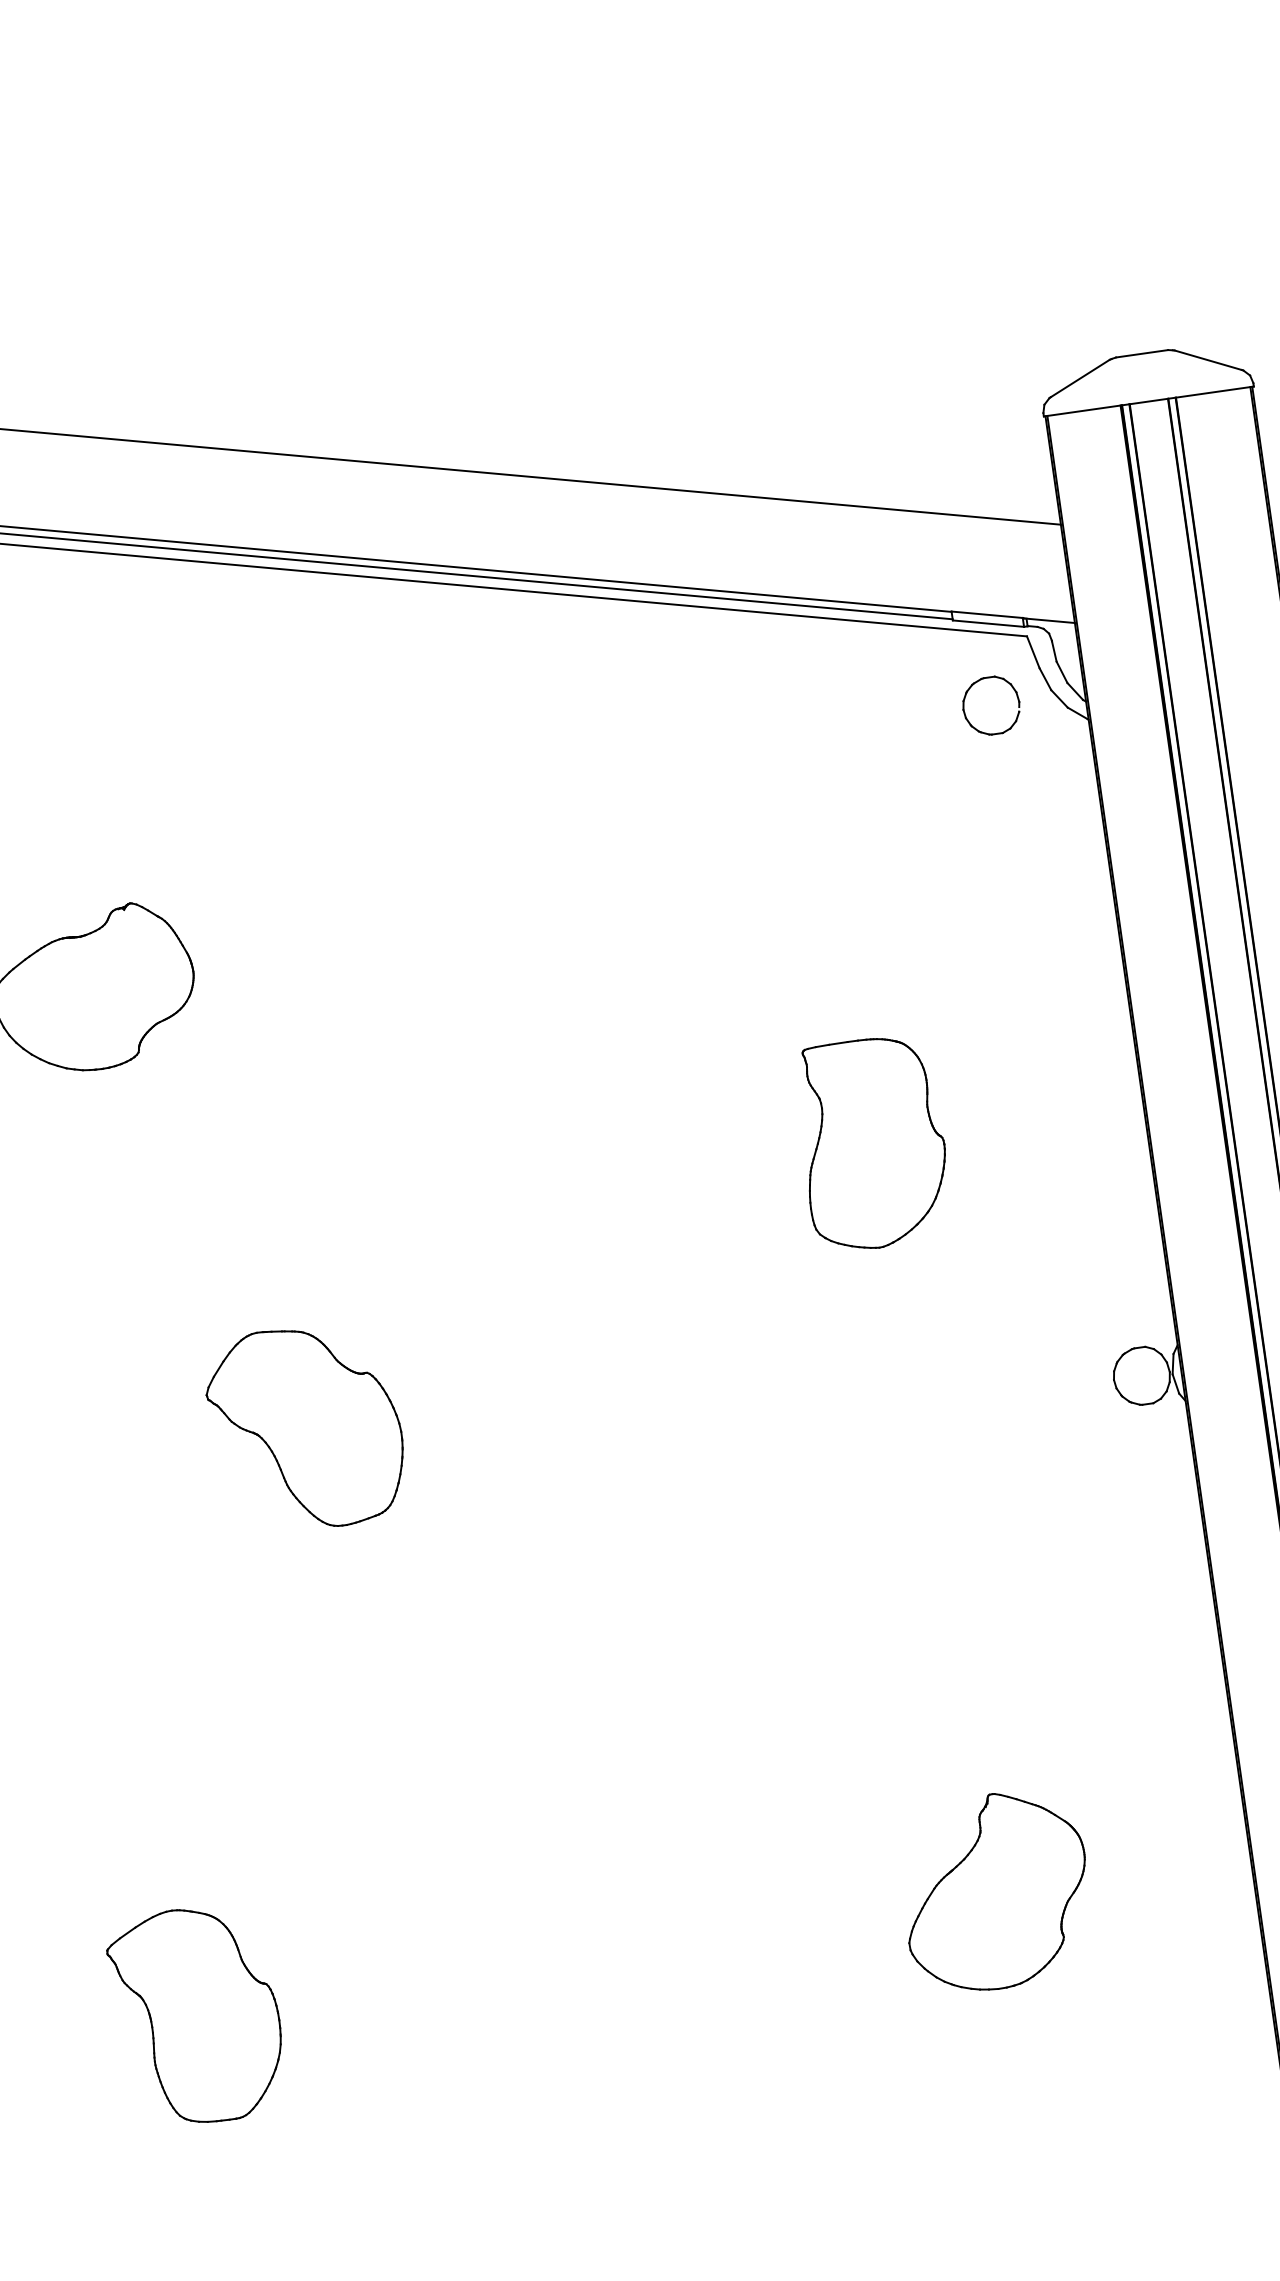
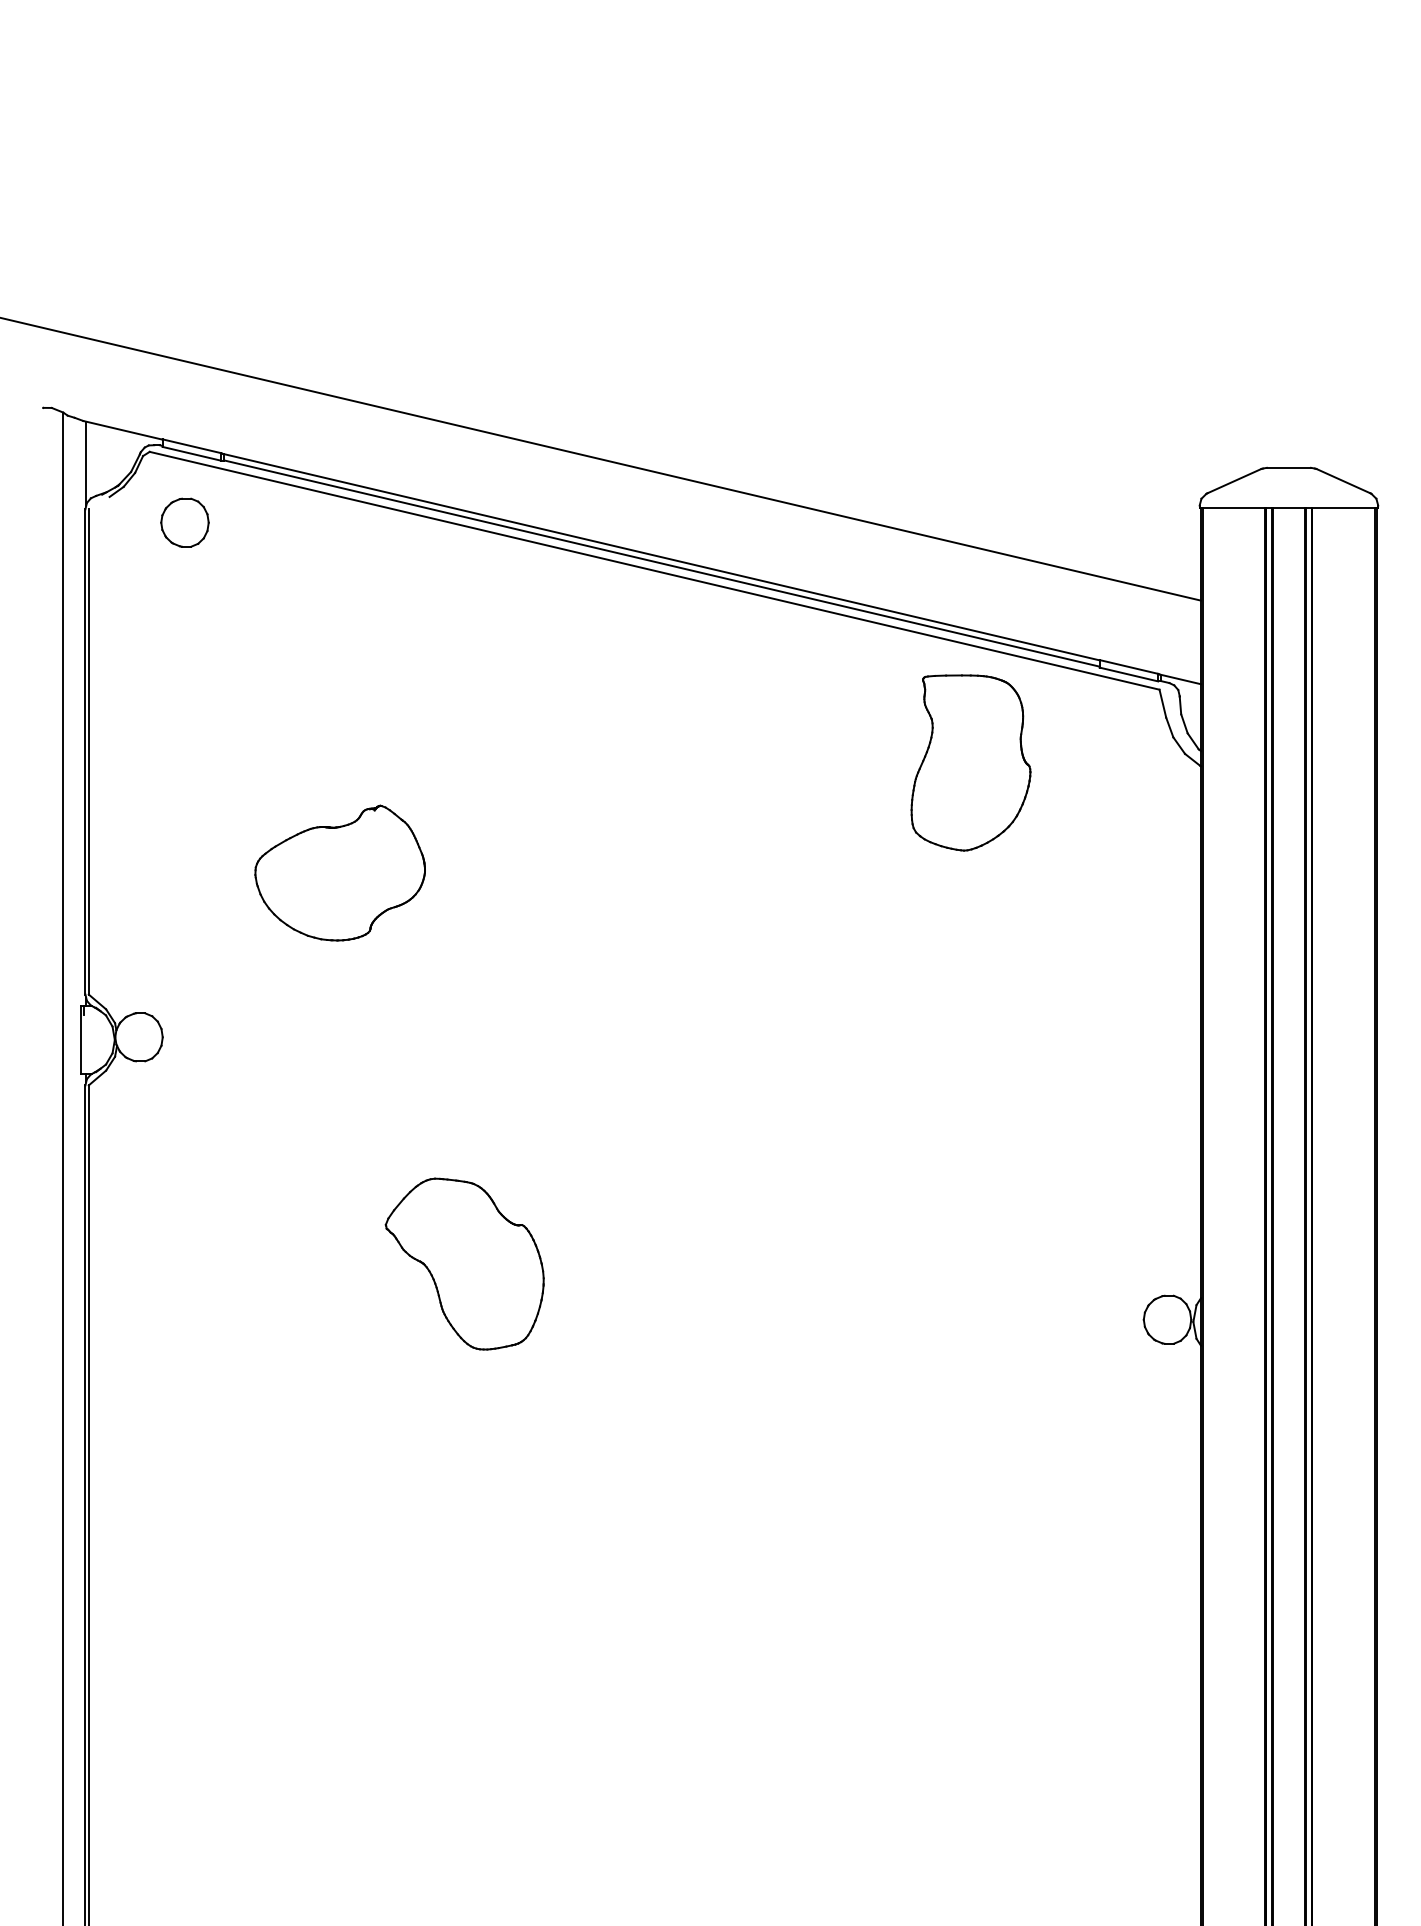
part: (965, 707) -> (1099, 741), removed
part: (872, 1142) -> (970, 762), moved
part: (995, 1890) -> (984, 1731), removed
part: (197, 2015) -> (304, 1740), removed

